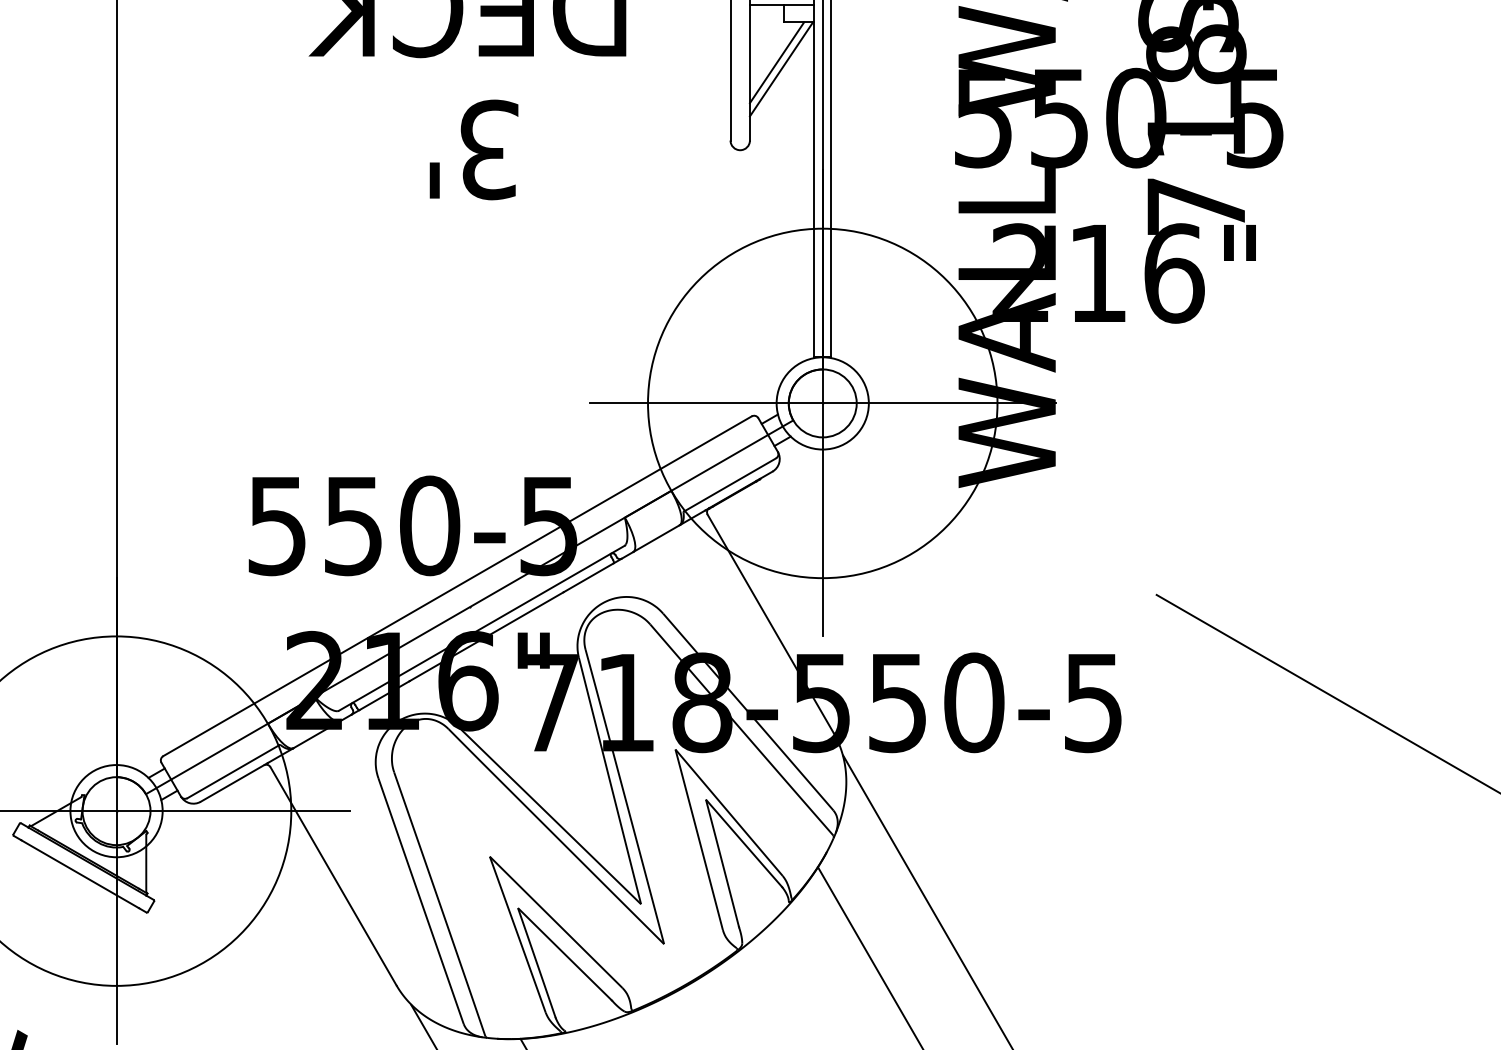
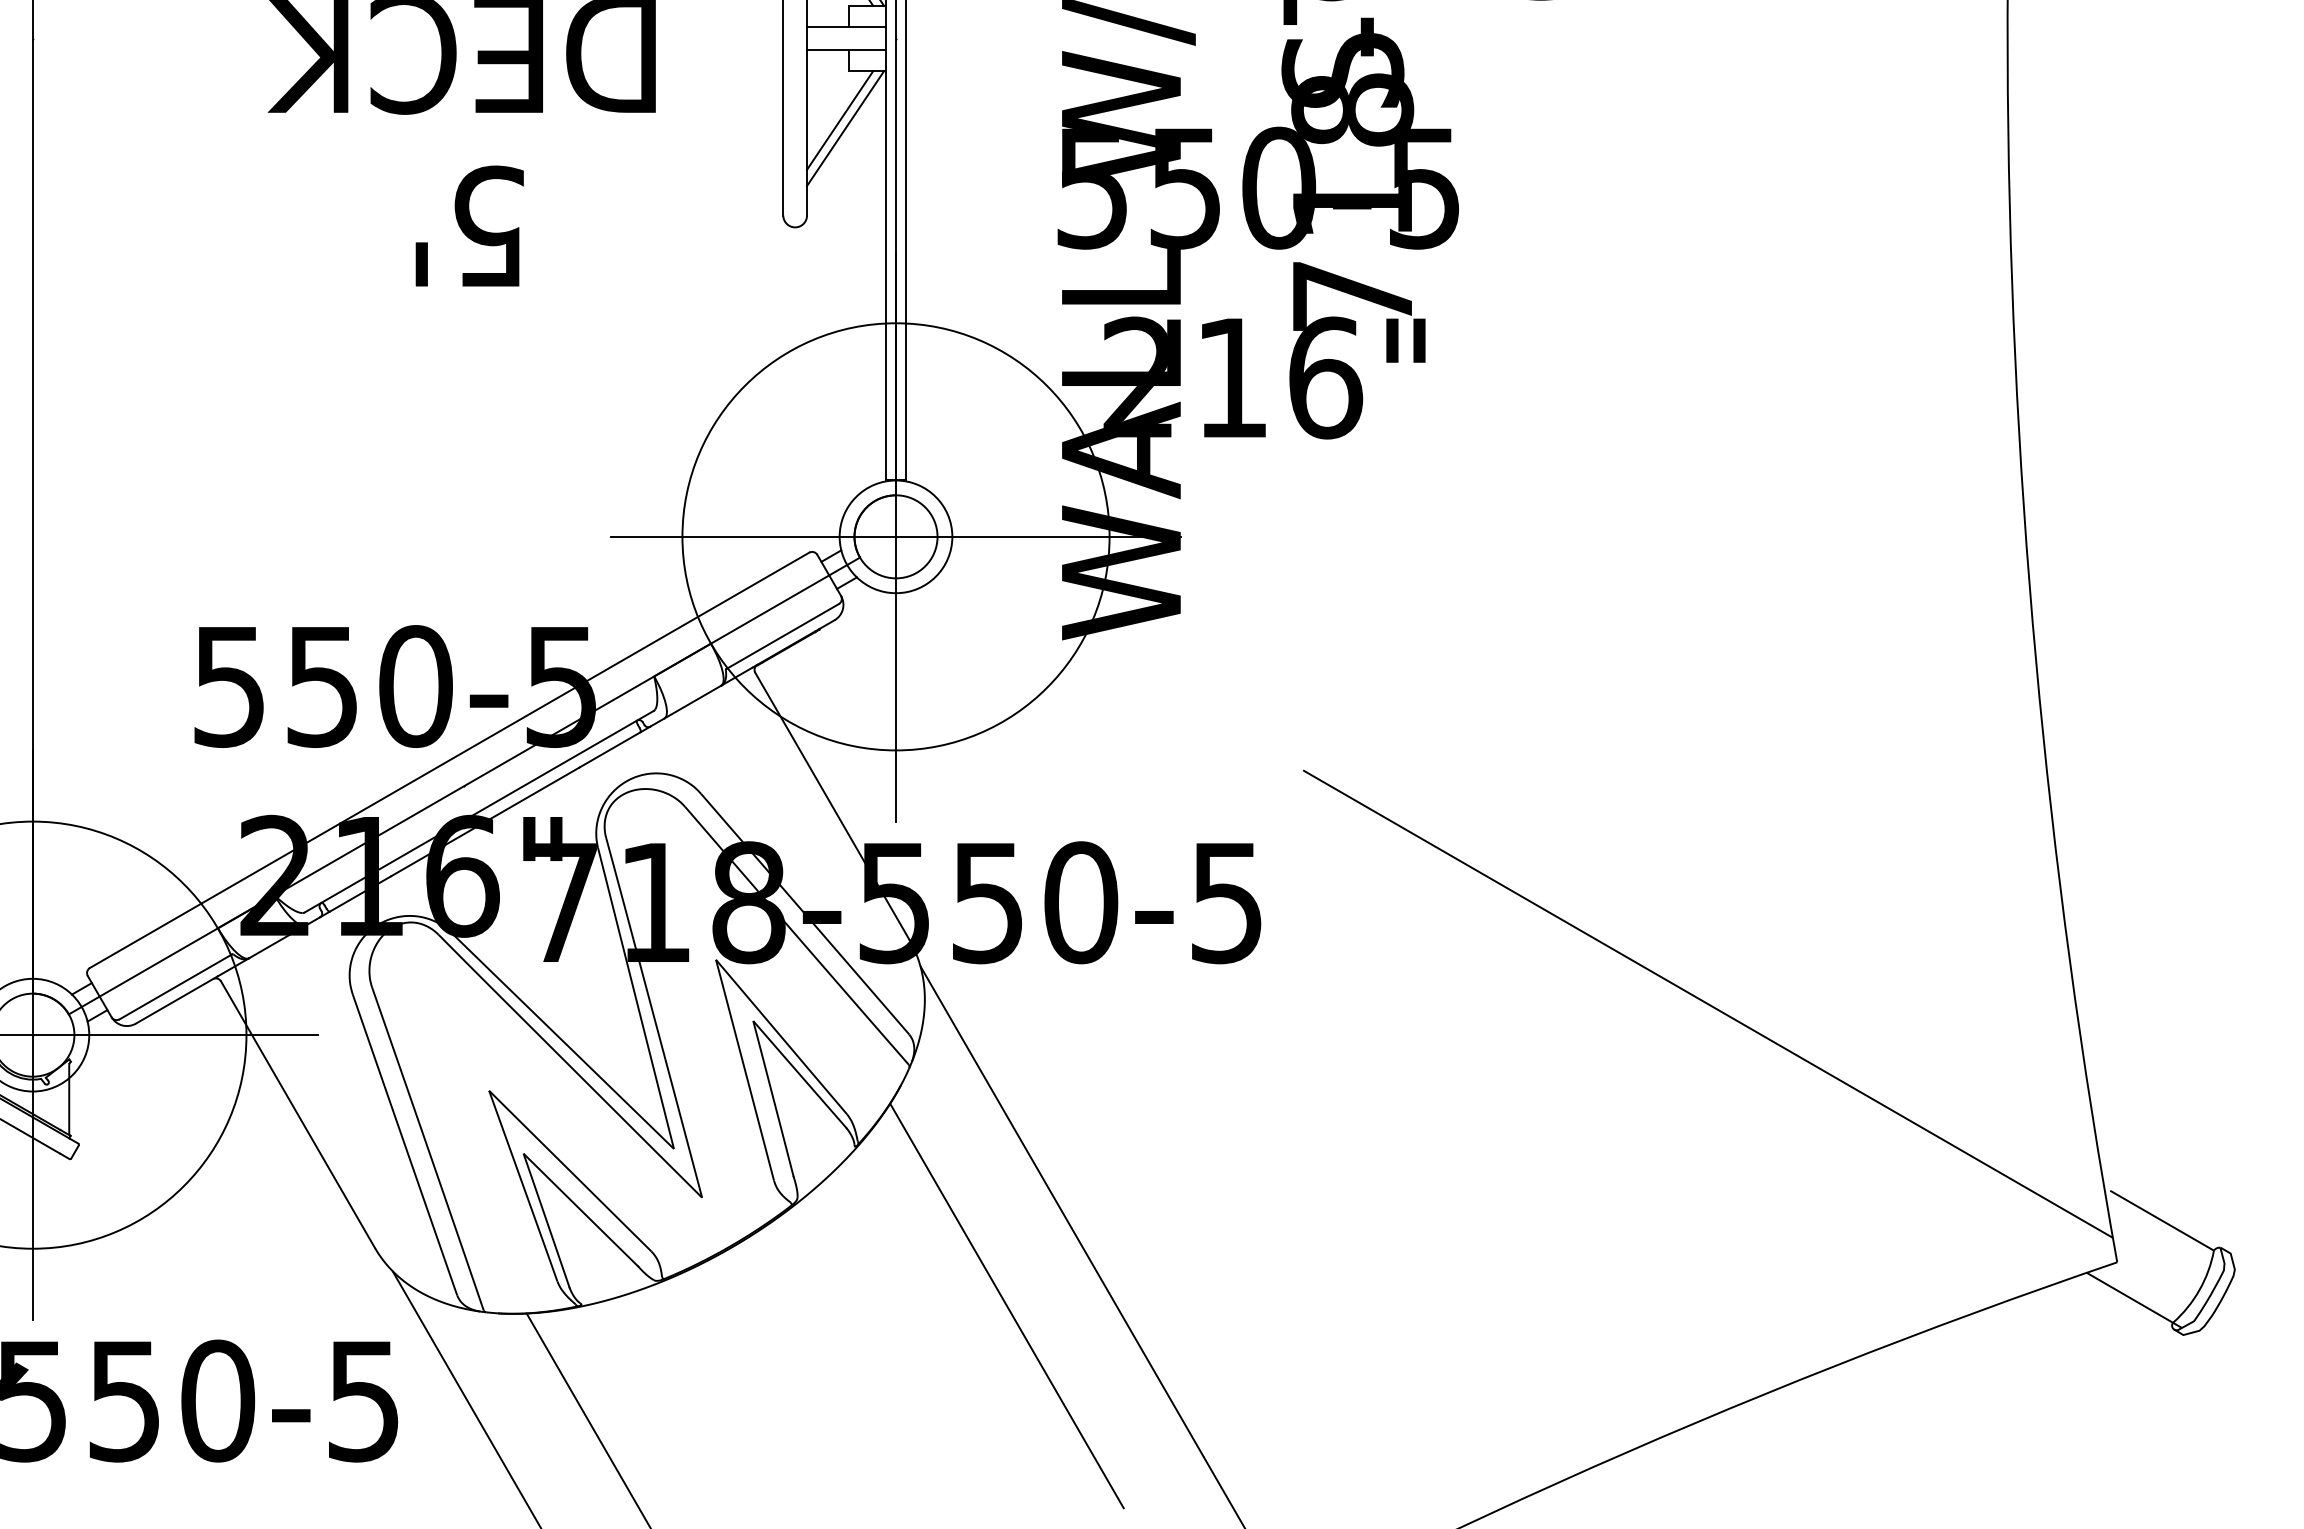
text: (489, 149) -> (488, 226), 3' -> 5'

